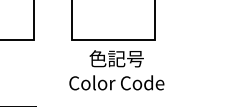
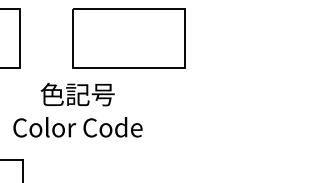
text: (116, 70) -> (77, 110), moved

